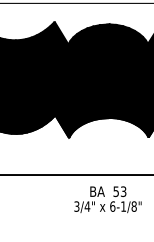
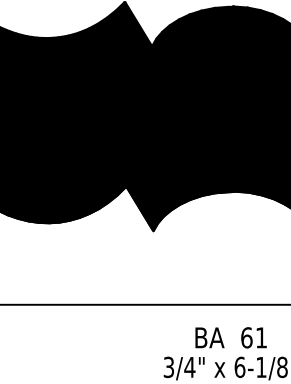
text: (119, 191) -> (253, 337), 53 -> 61

